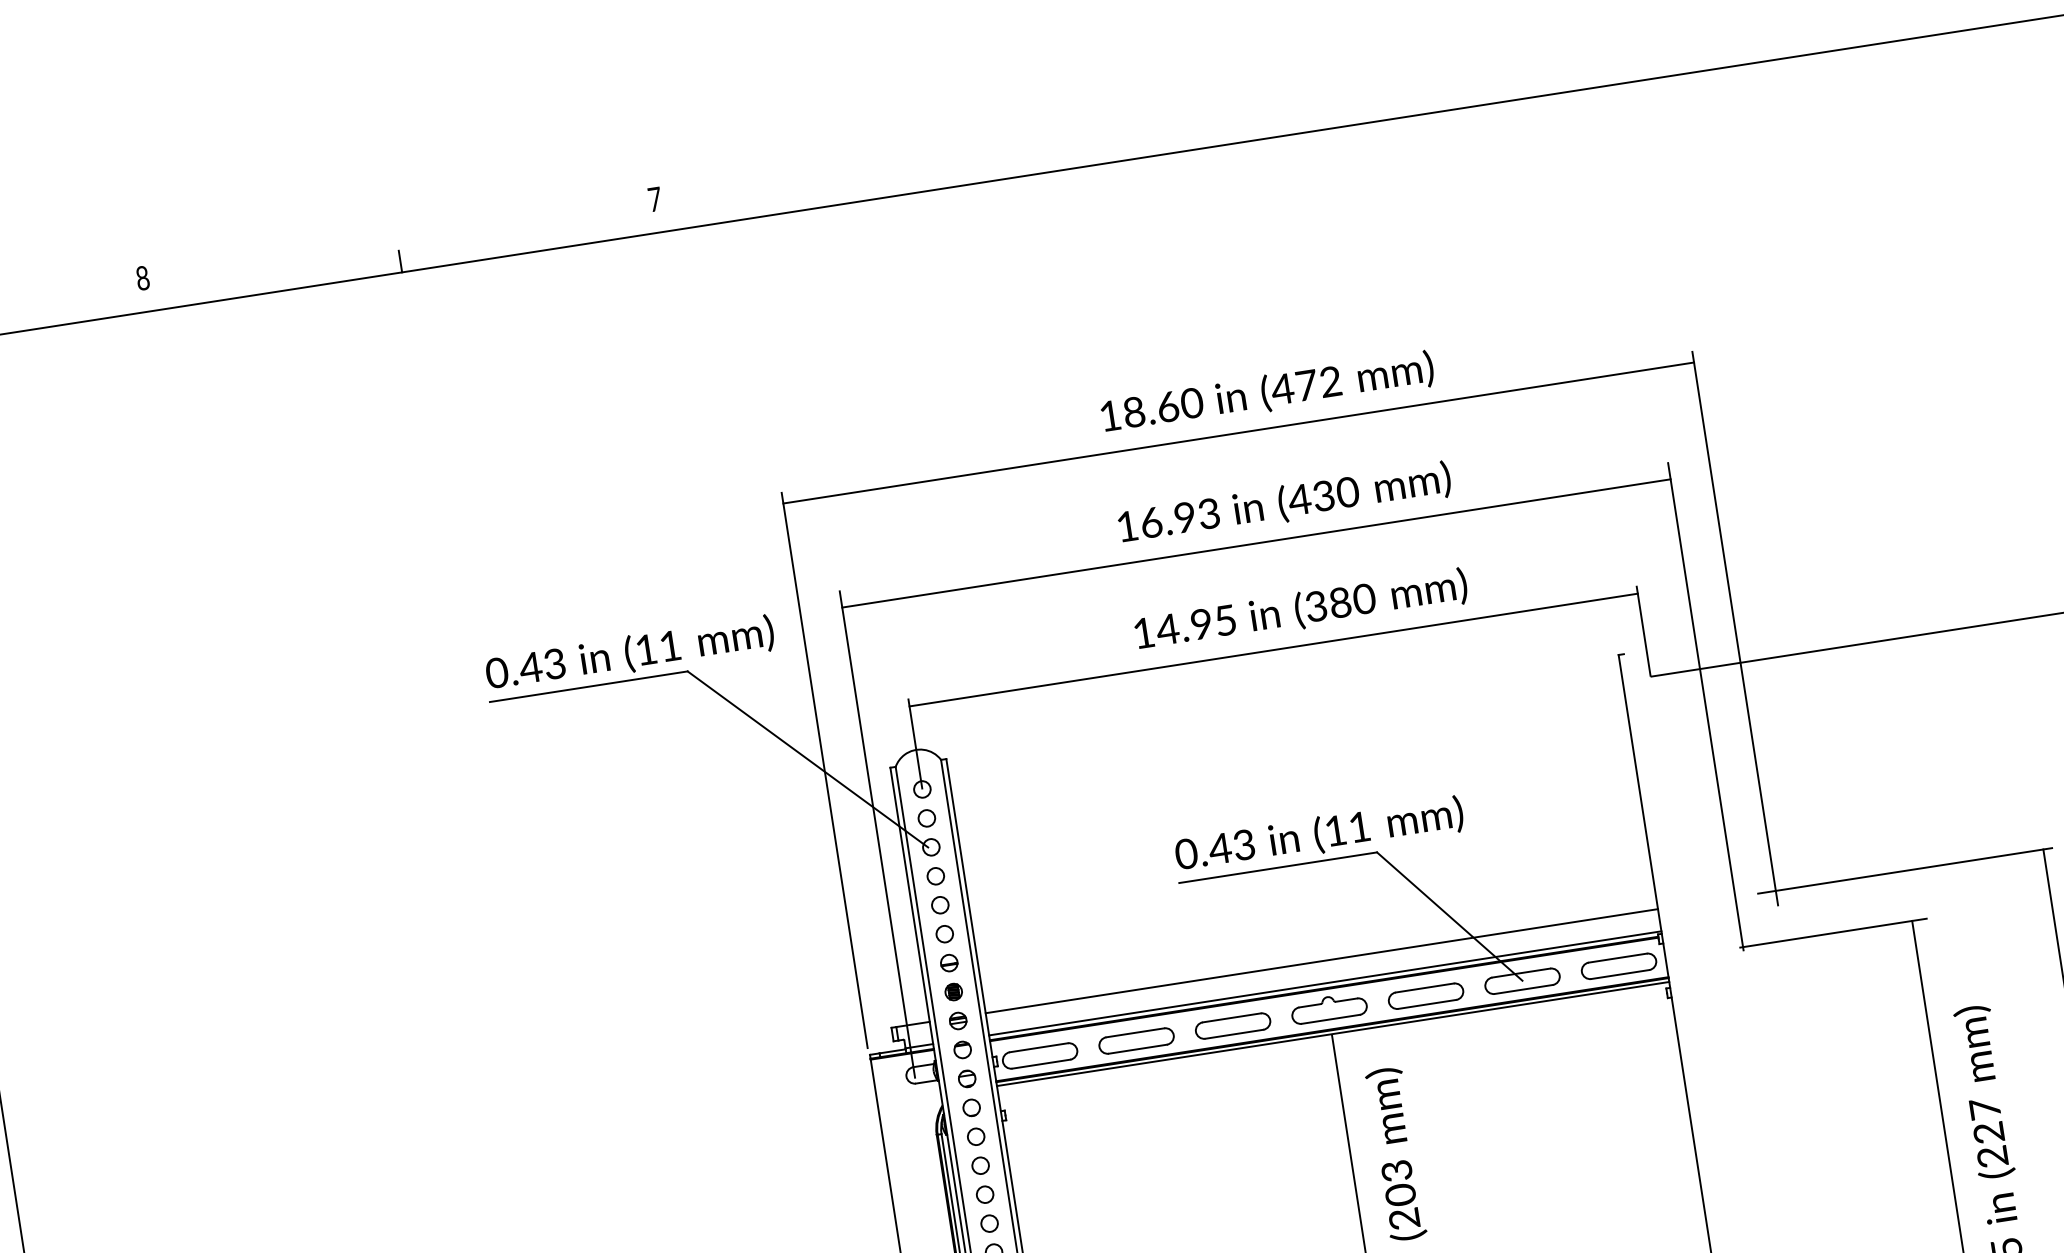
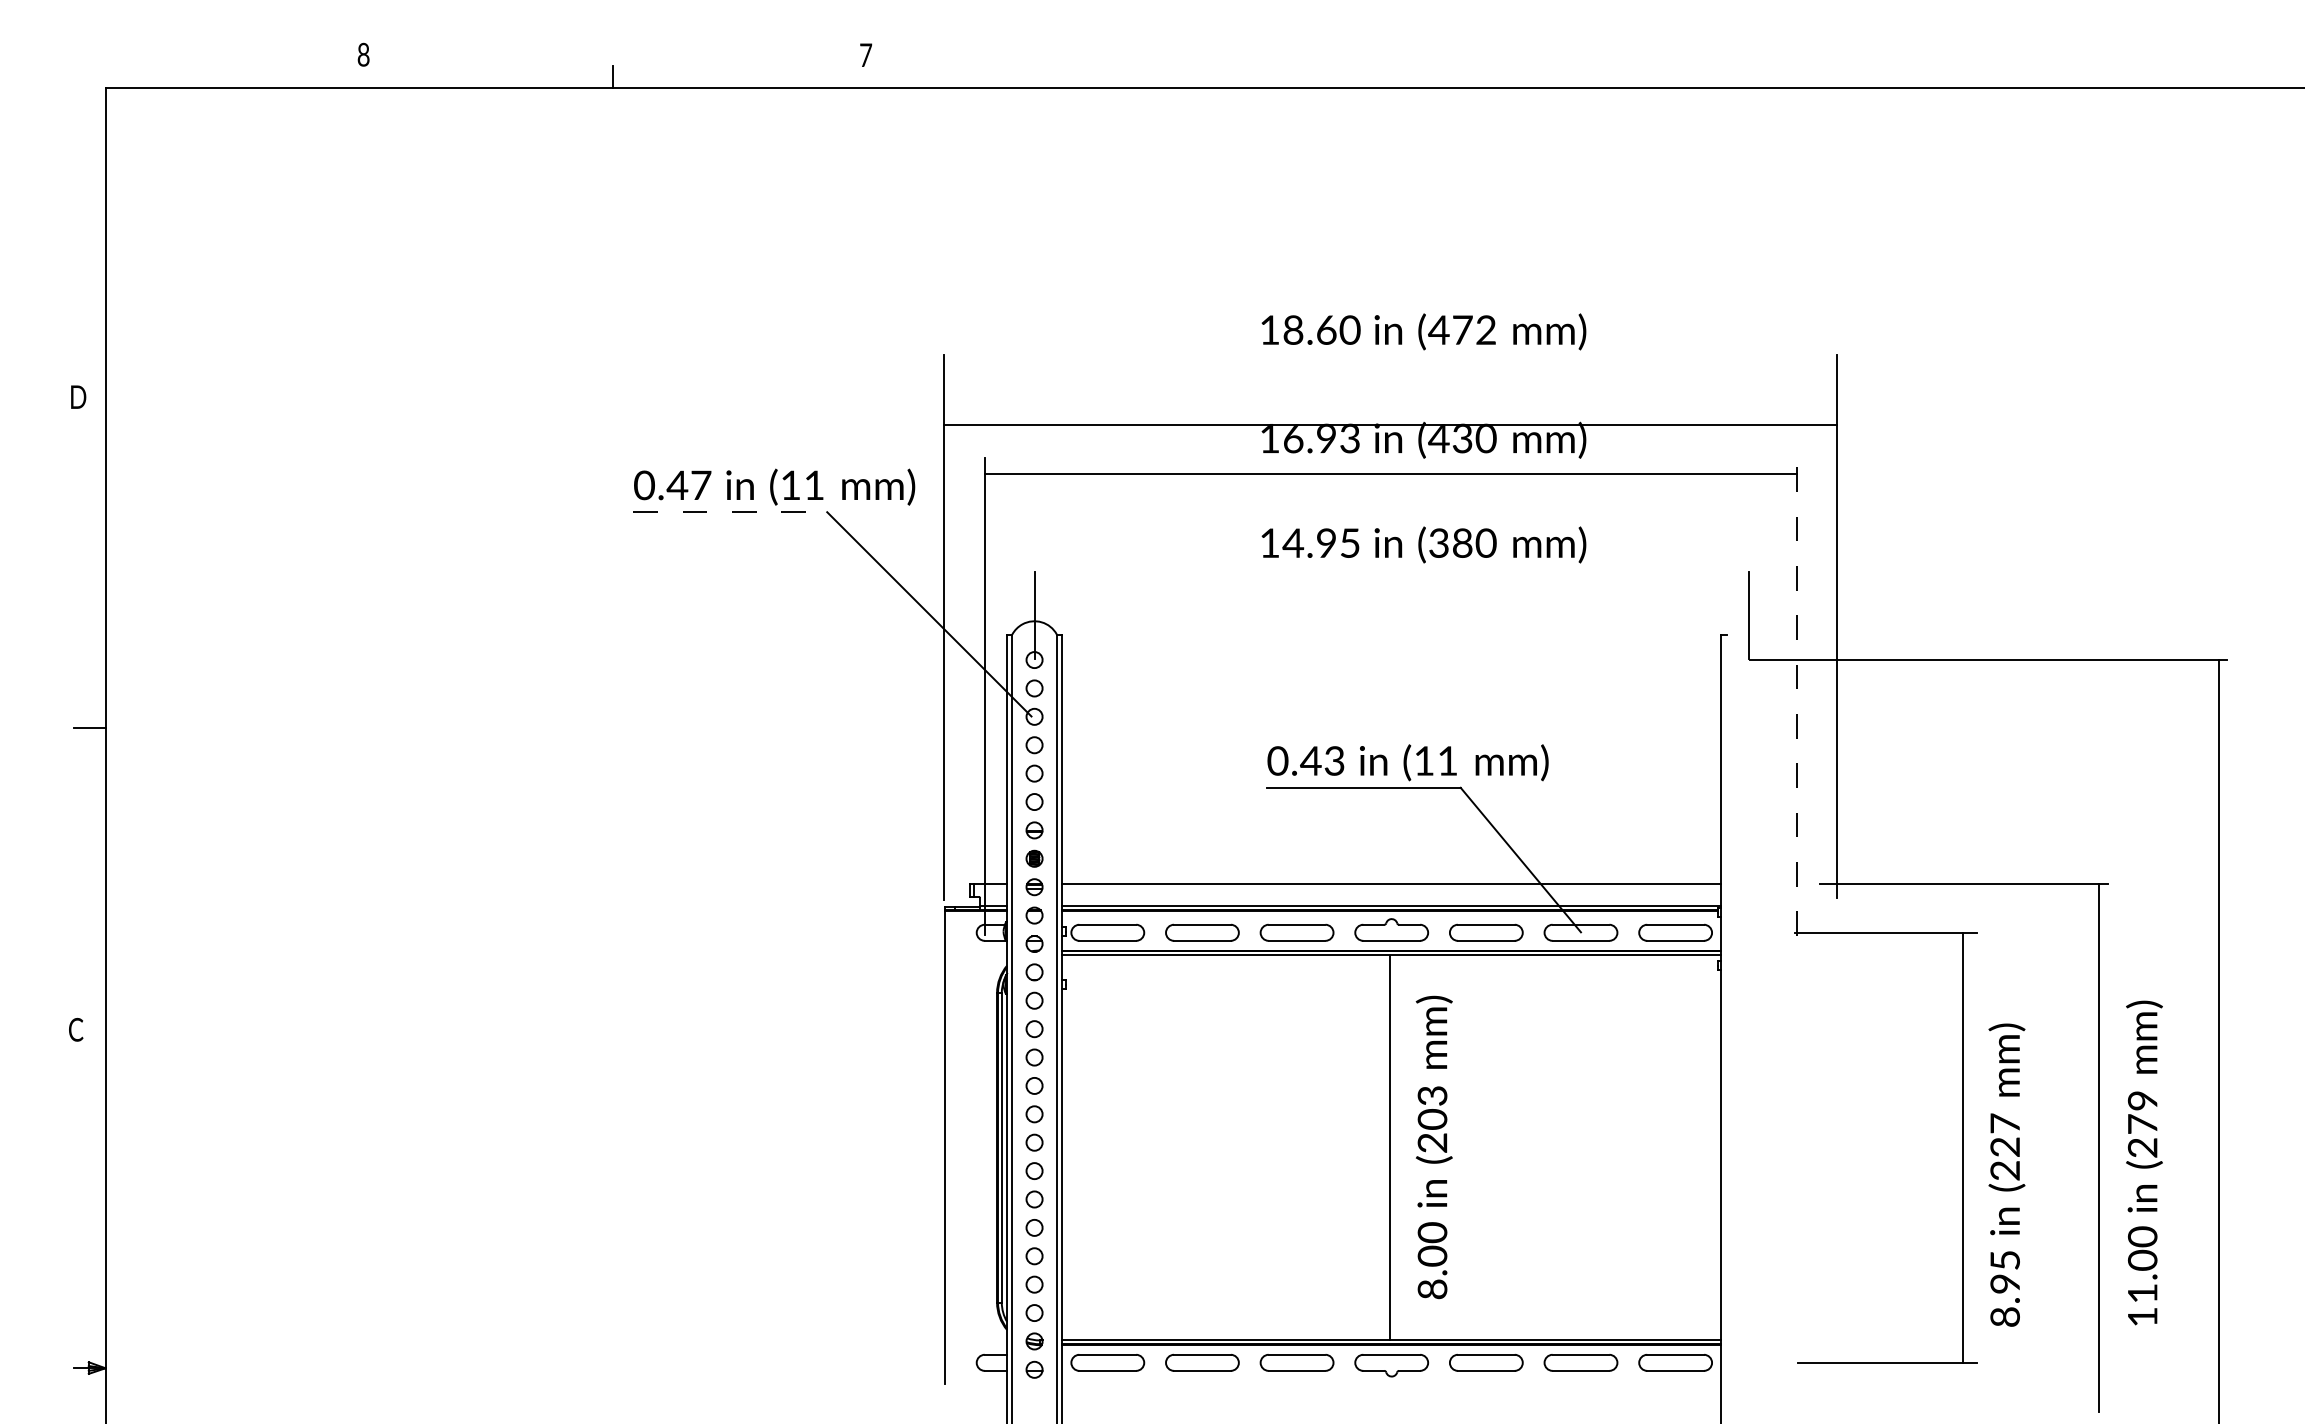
line: (1238, 432) -> (1390, 424), moved
line: (1273, 649) -> (1391, 578), removed
text: (555, 664) -> (701, 485), 0.43 -> 0.47
line: (589, 686) -> (730, 512), solid -> dashed
line: (1706, 707) -> (1797, 697), solid -> dashed

